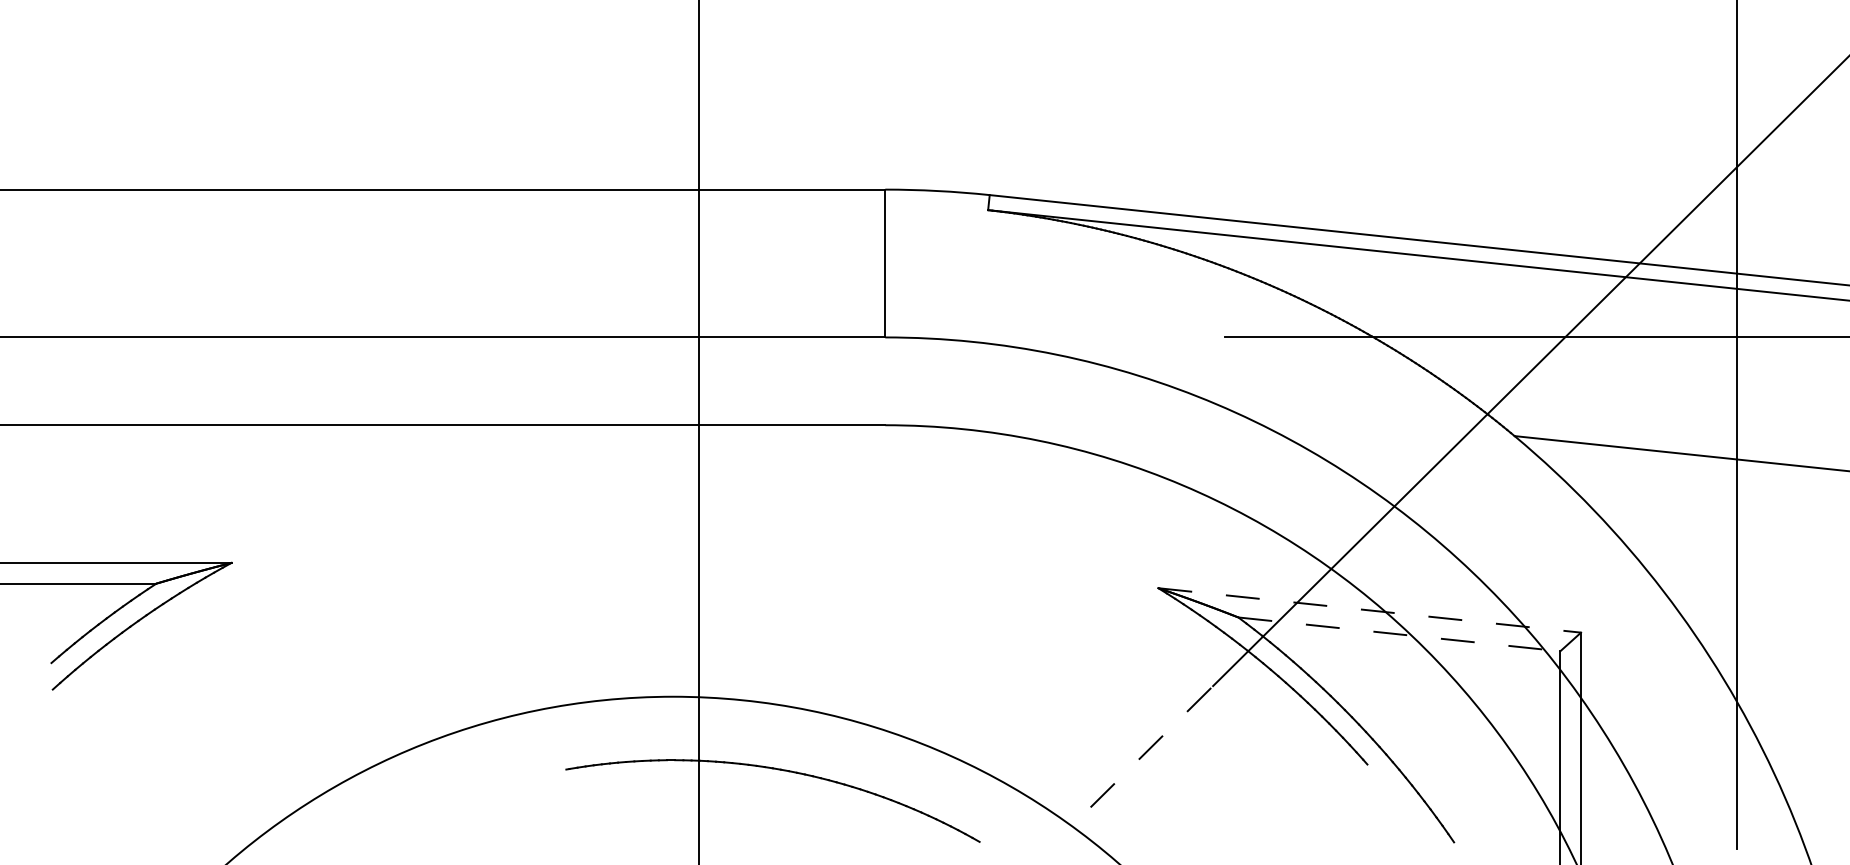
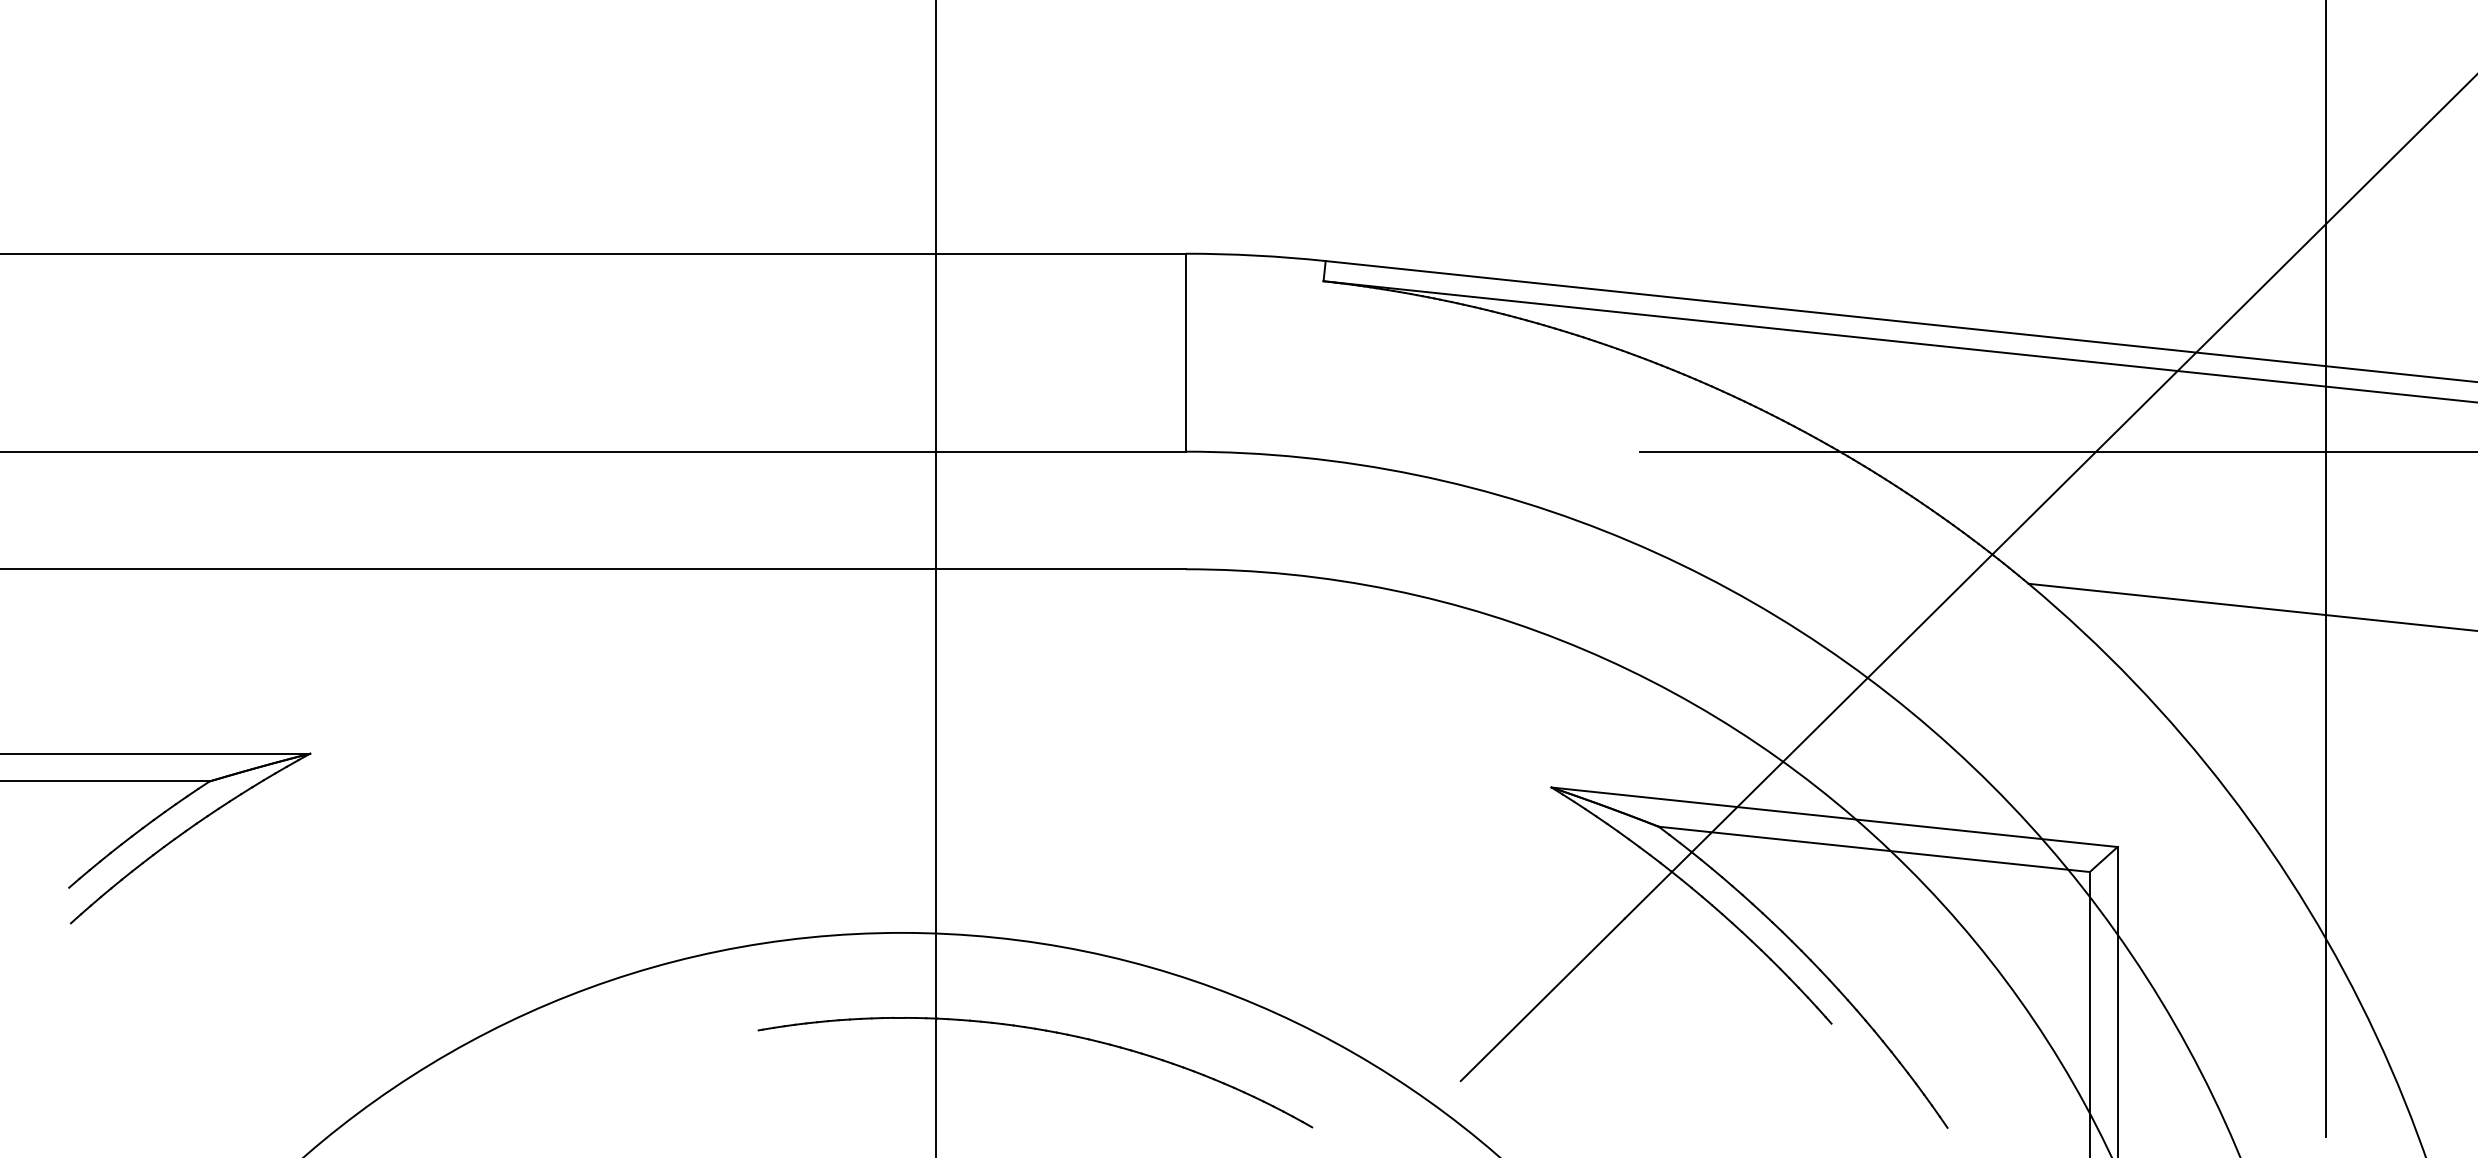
line: (1369, 610) -> (1834, 817), dashed -> solid
line: (1399, 634) -> (1874, 849), dashed -> solid
line: (1152, 746) -> (1543, 999), dashed -> solid

